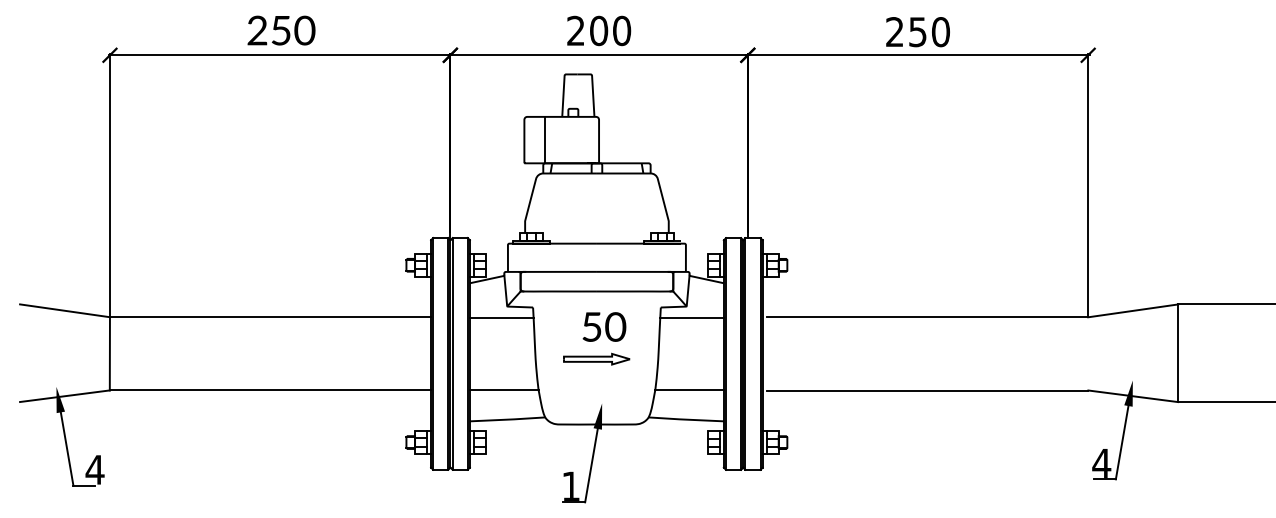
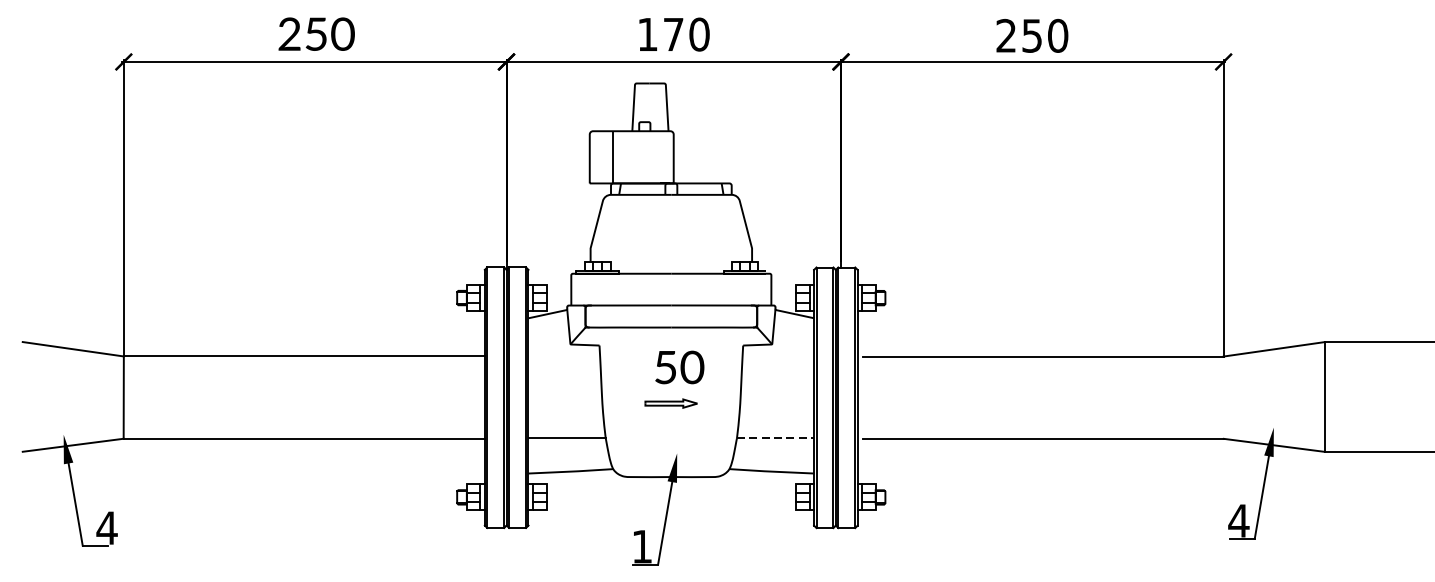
text: (587, 30) -> (660, 34), 200 -> 170
line: (501, 317) -> (564, 356), removed
line: (691, 317) -> (777, 356), removed
part: (596, 358) -> (670, 402), size x0.7
line: (690, 389) -> (776, 437), solid -> dashed

